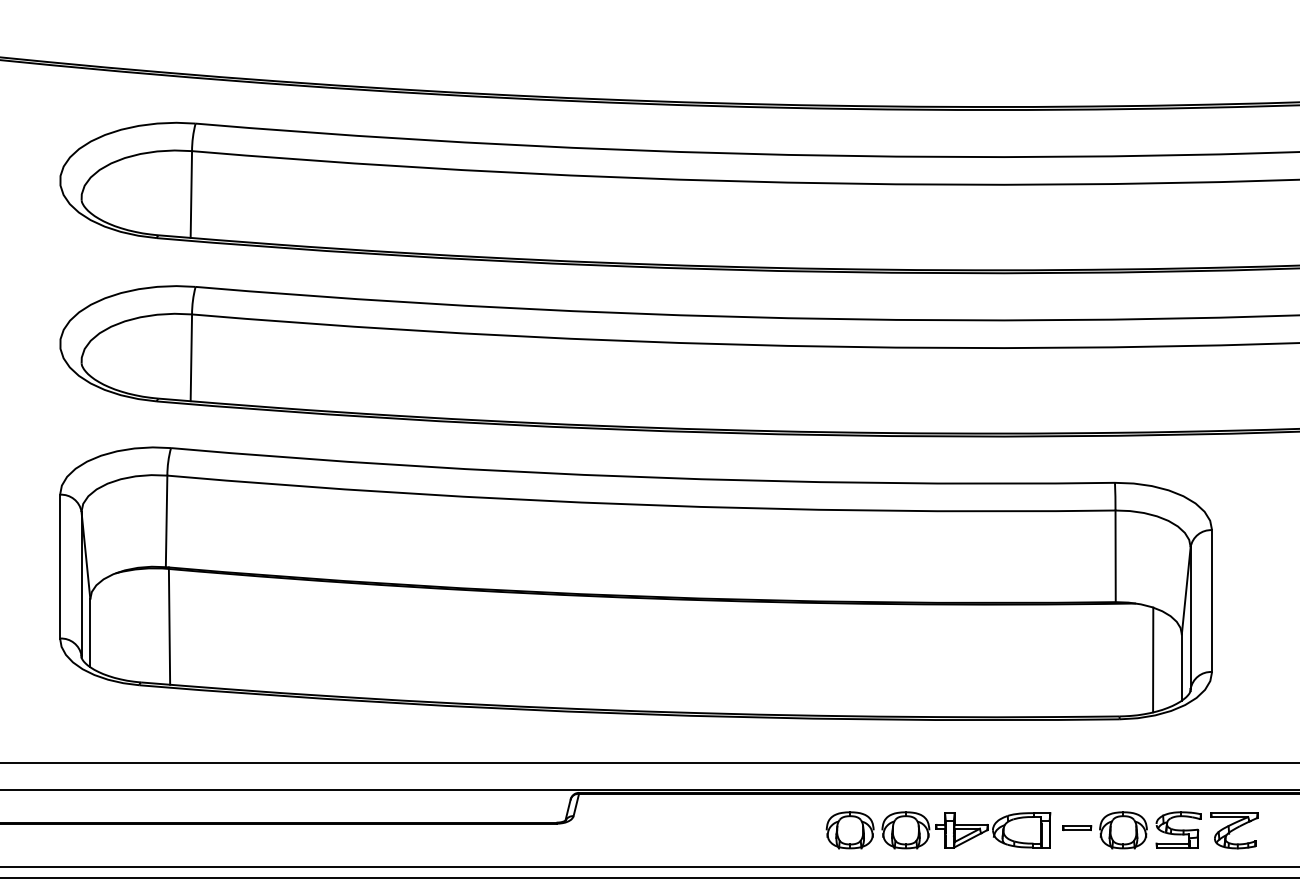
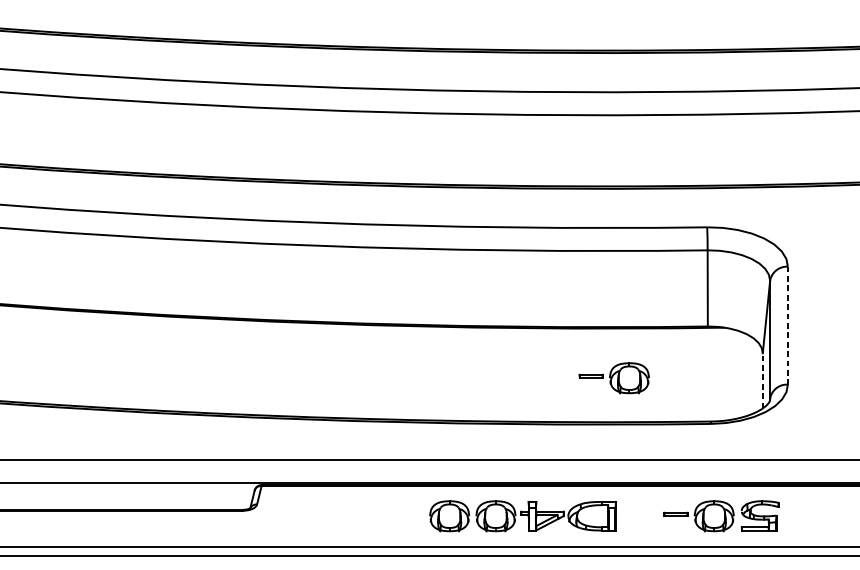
line: (1212, 601) -> (788, 325), solid -> dashed
line: (1153, 659) -> (739, 374), removed
part: (1002, 664) -> (613, 378), added
line: (1181, 666) -> (762, 380), solid -> dashed
part: (938, 830) -> (523, 516), moved
part: (1234, 830) -> (806, 516), removed

